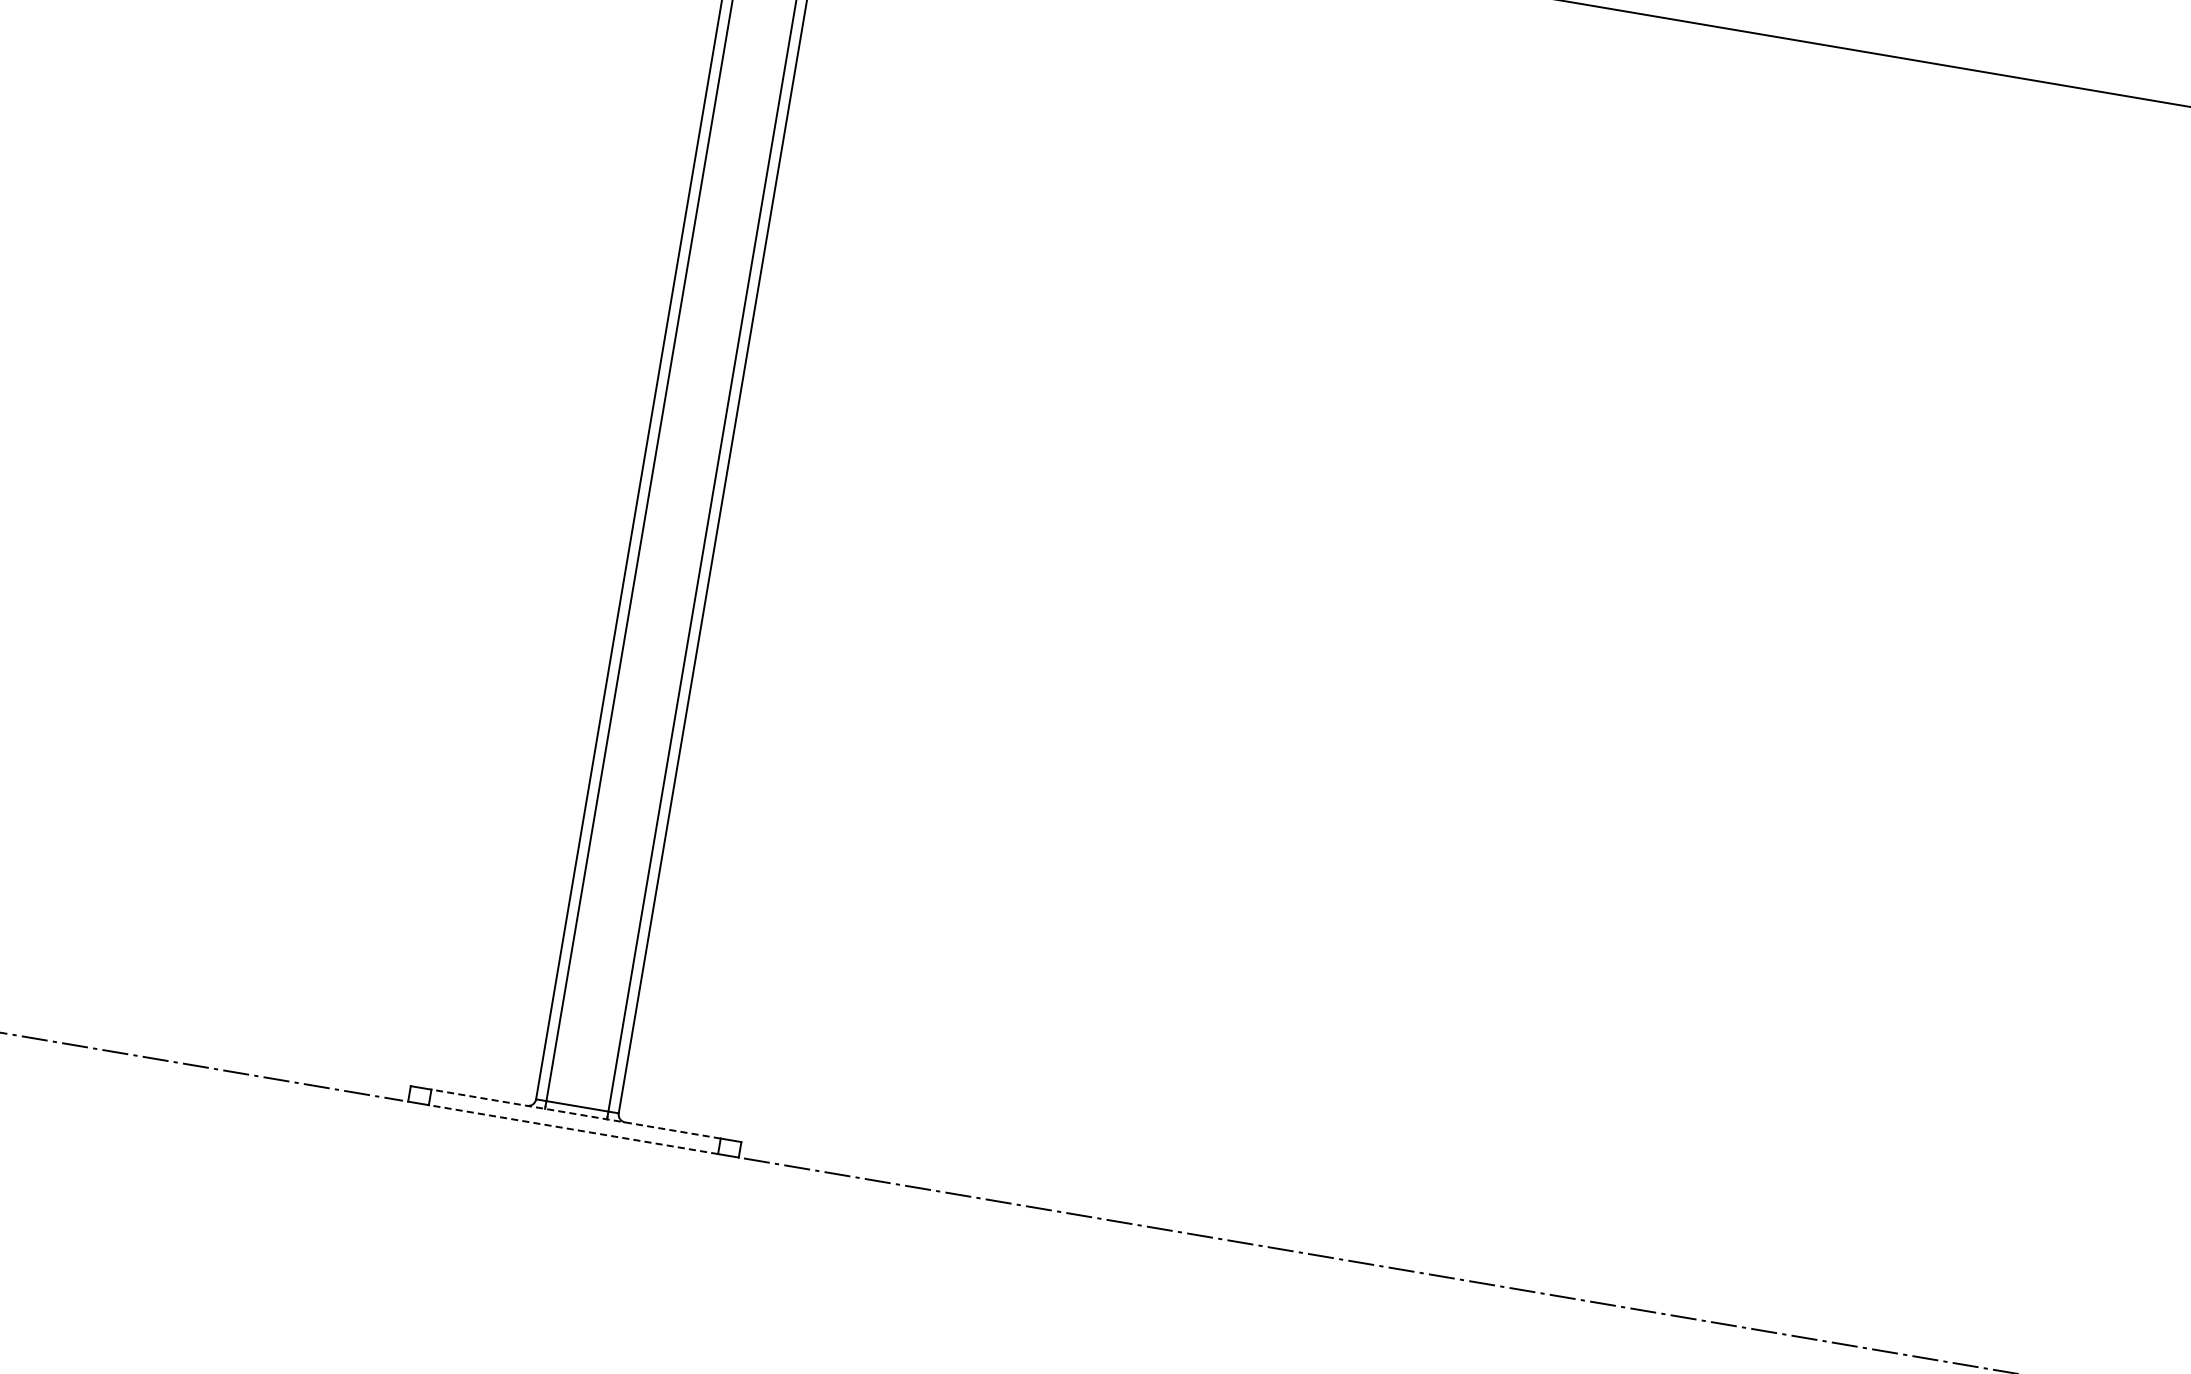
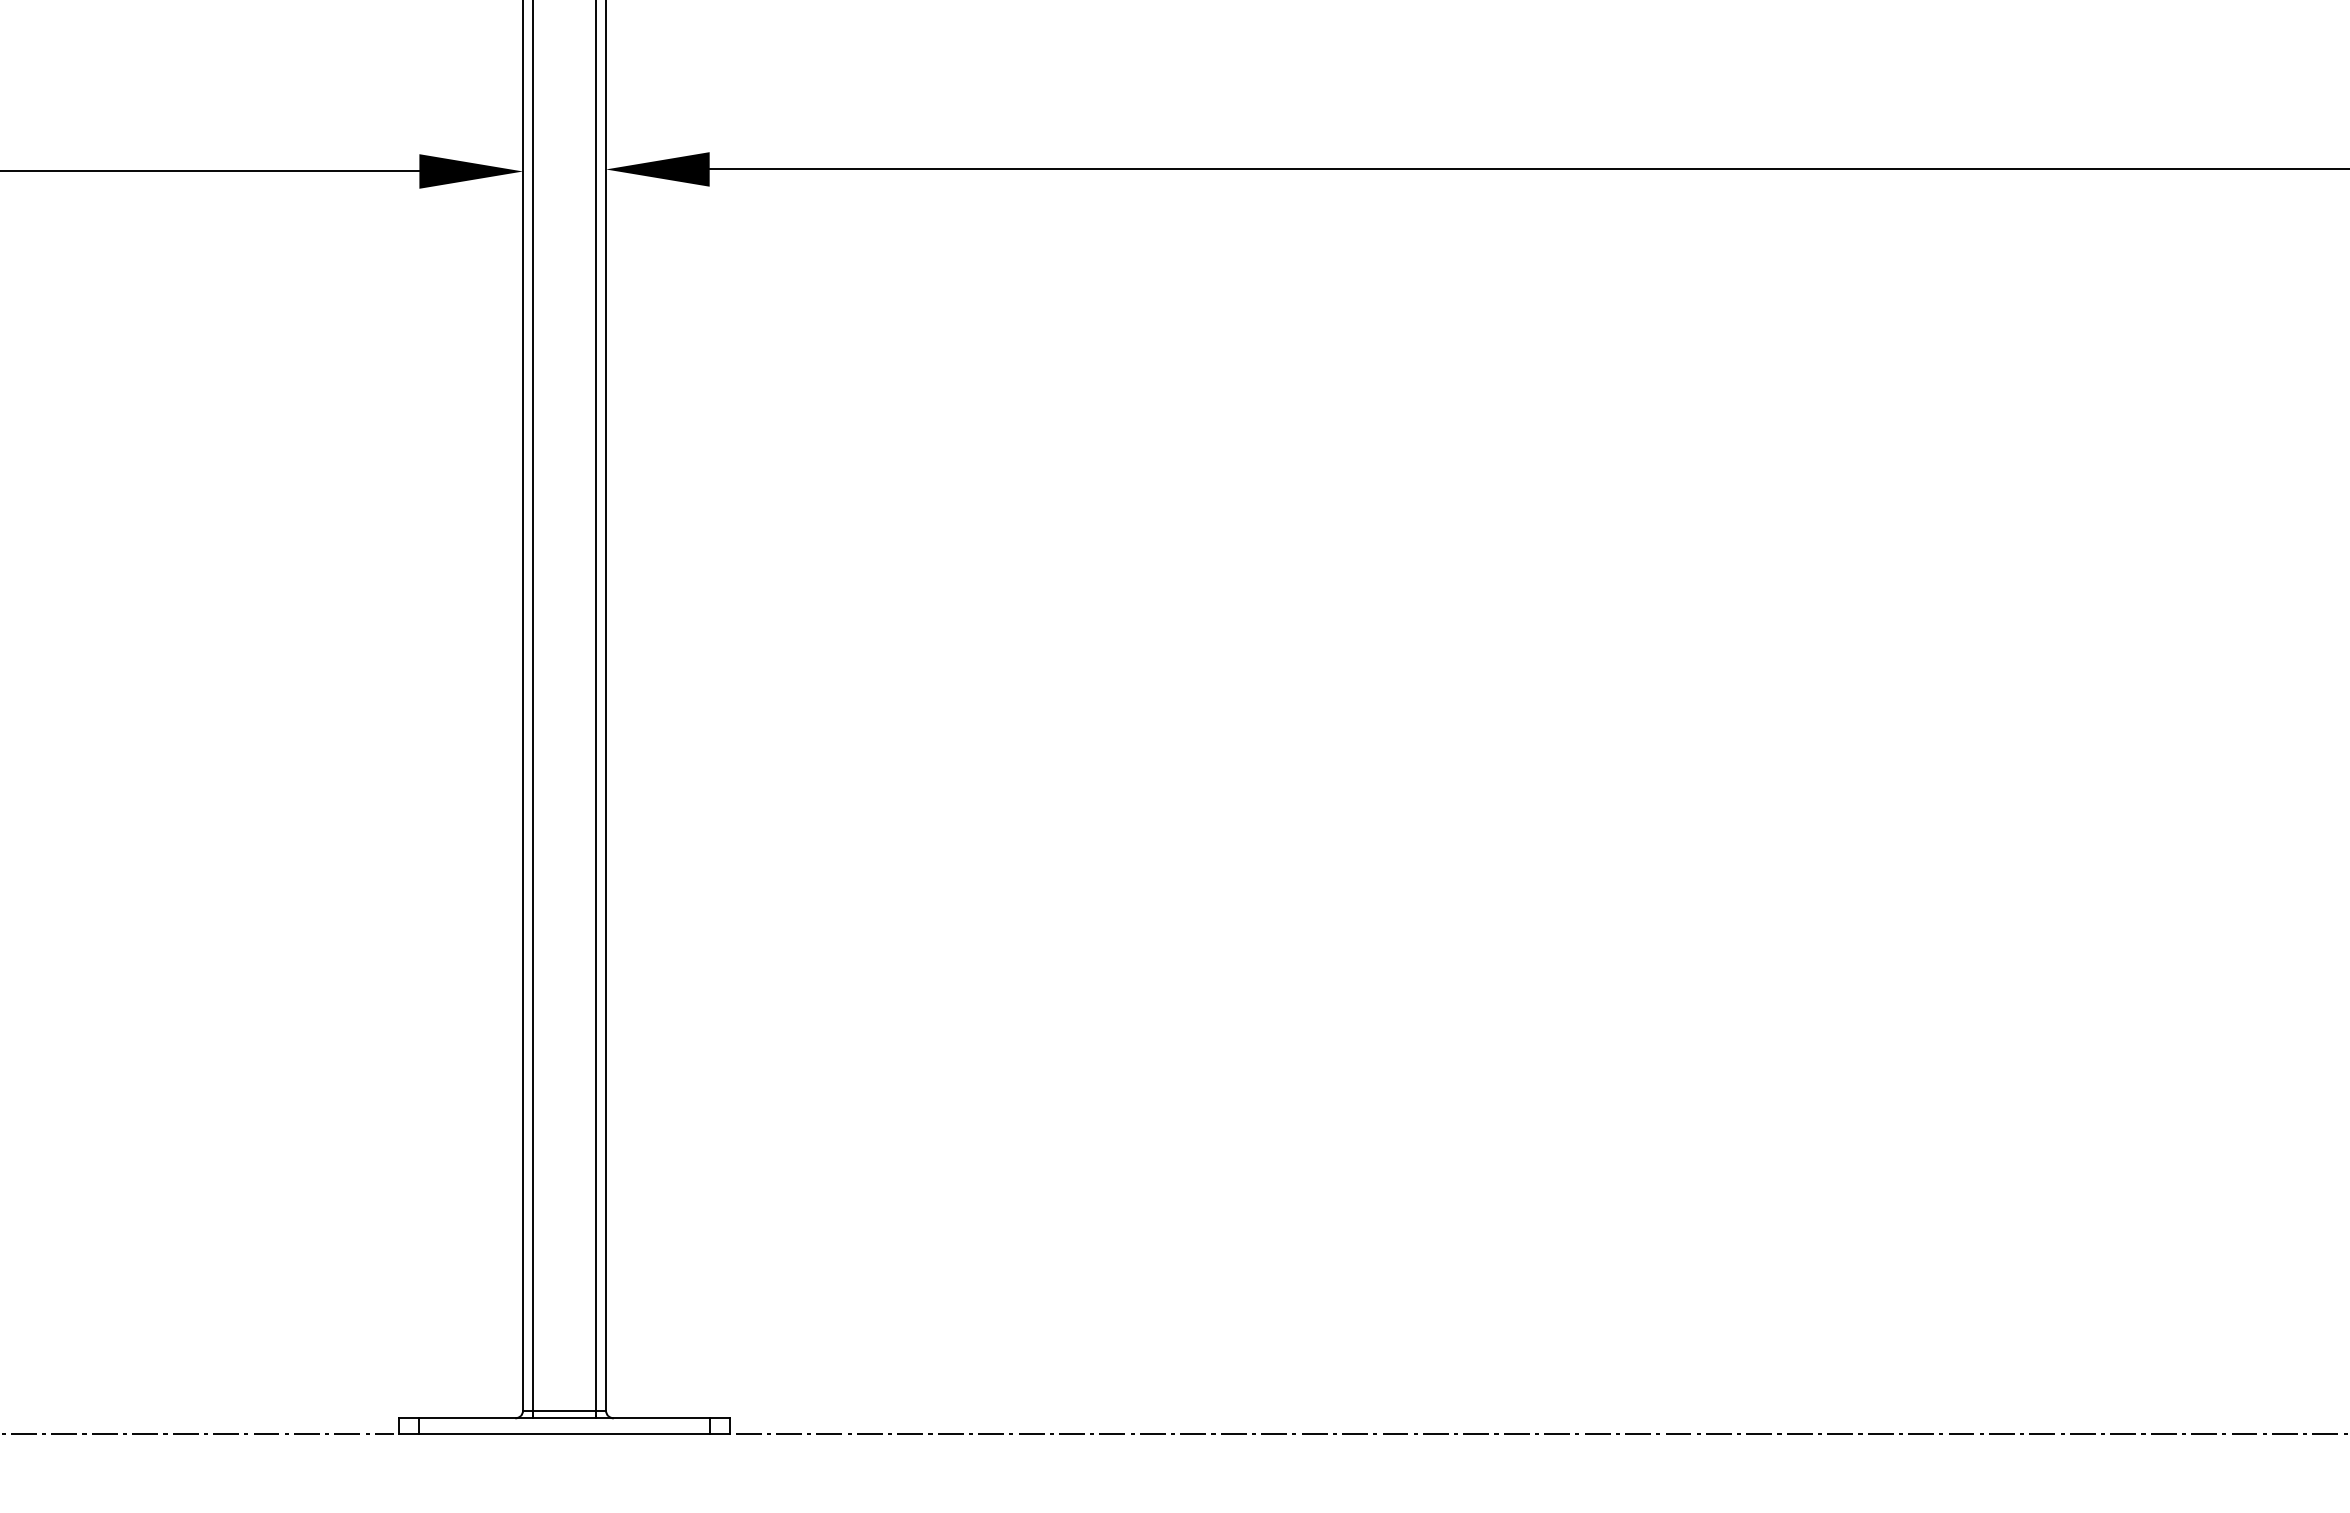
line: (576, 1114) -> (564, 1418), dashed -> solid
line: (573, 1129) -> (564, 1433), dashed -> solid

